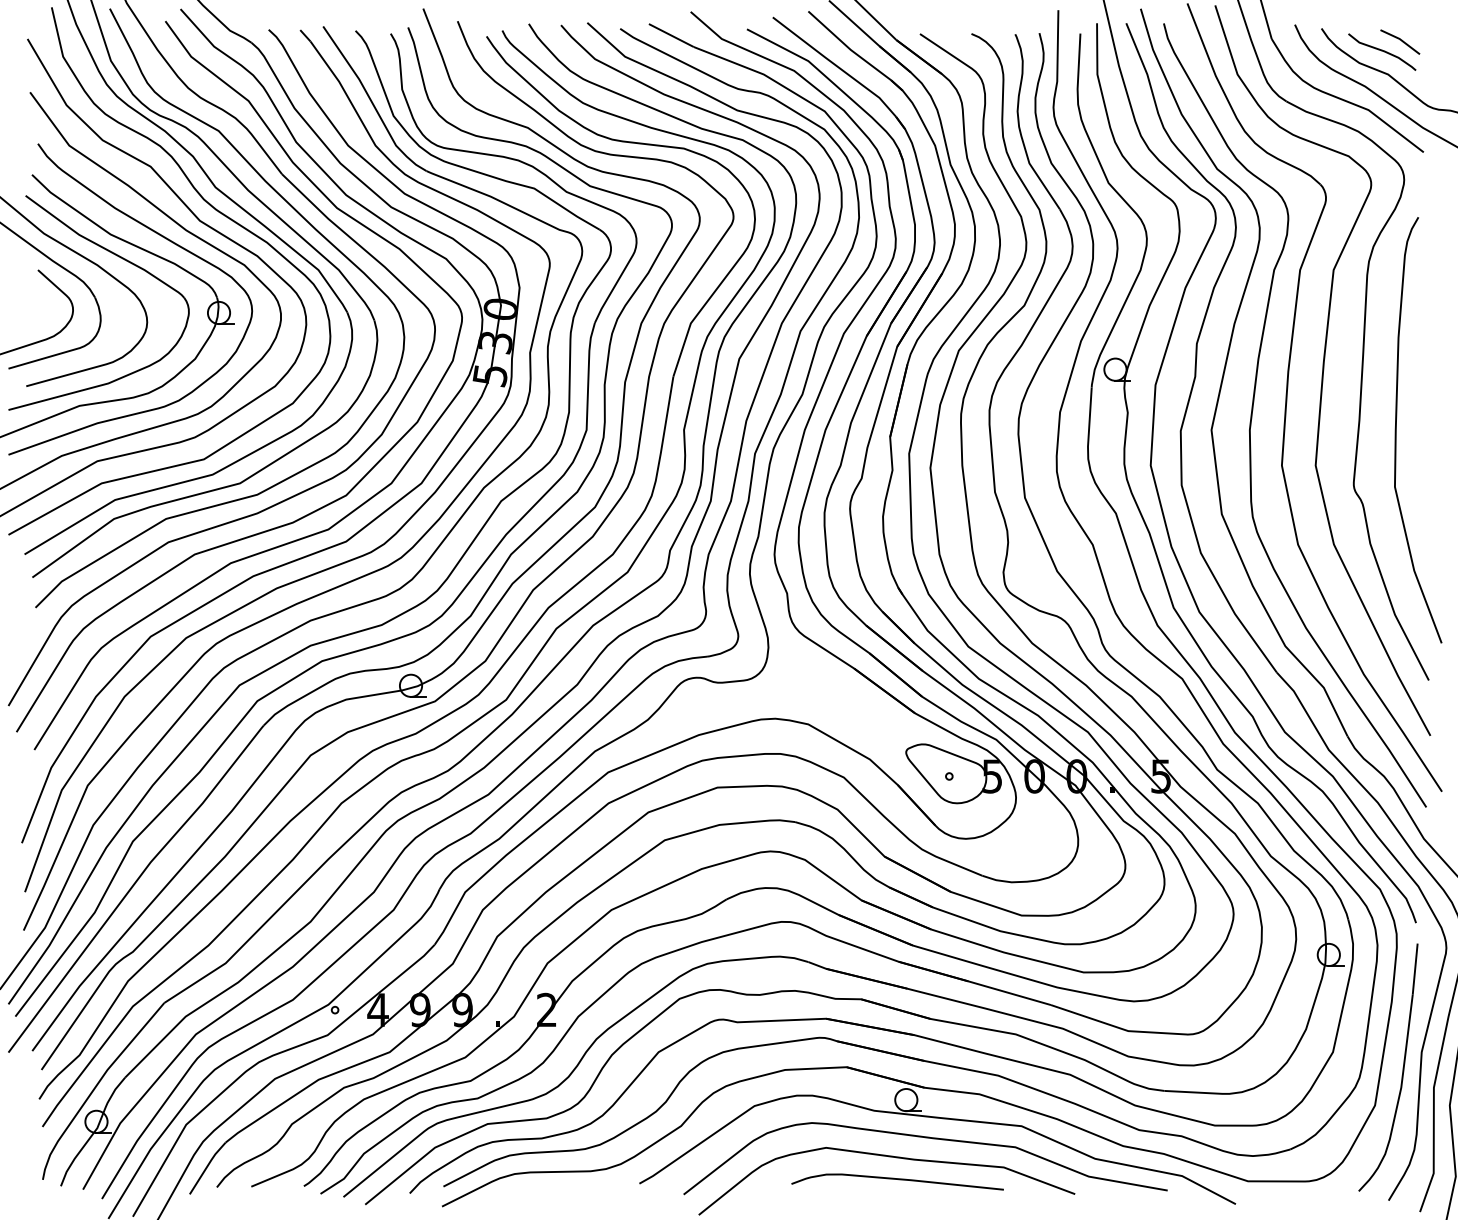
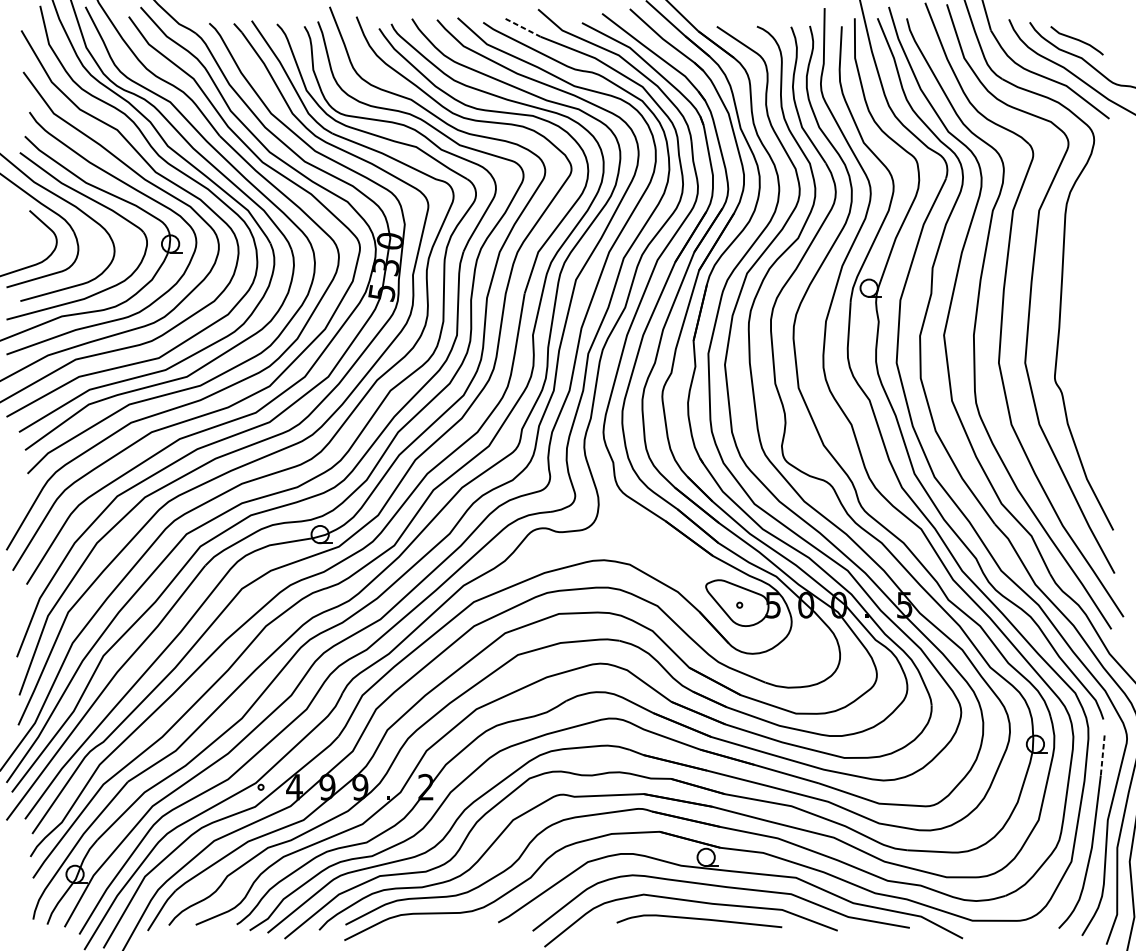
line: (671, 35) -> (523, 27), solid -> dashed
line: (1400, 40) -> (1091, 31), removed
curve: (1396, 430) -> (1088, 335), removed
line: (1415, 969) -> (1102, 755), solid -> dashed

